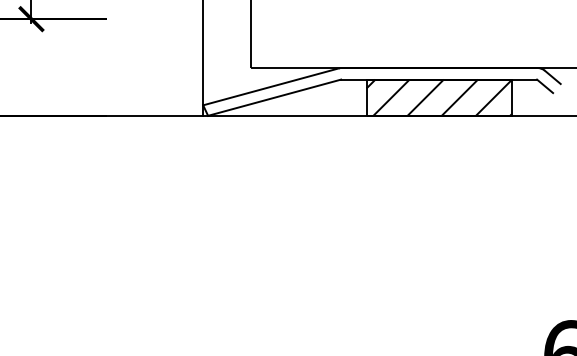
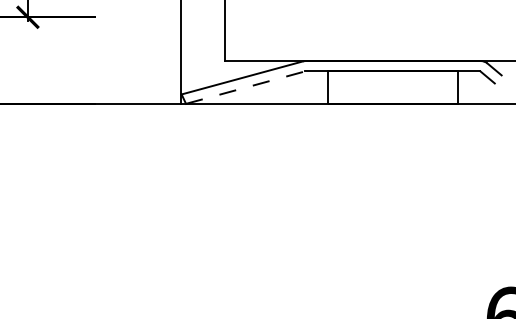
line: (274, 97) -> (245, 87), solid -> dashed
hatch: (438, 97) -> (392, 87), removed

